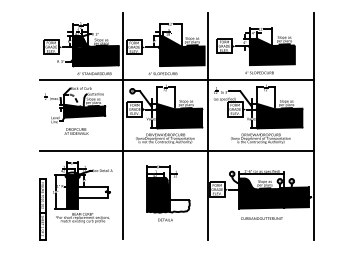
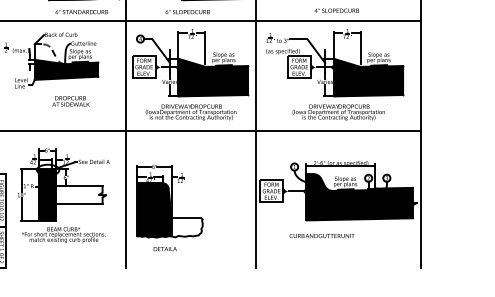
text: (76, 131) -> (70, 101), moved
part: (168, 193) -> (169, 208), moved
text: (261, 218) -> (321, 235), moved

